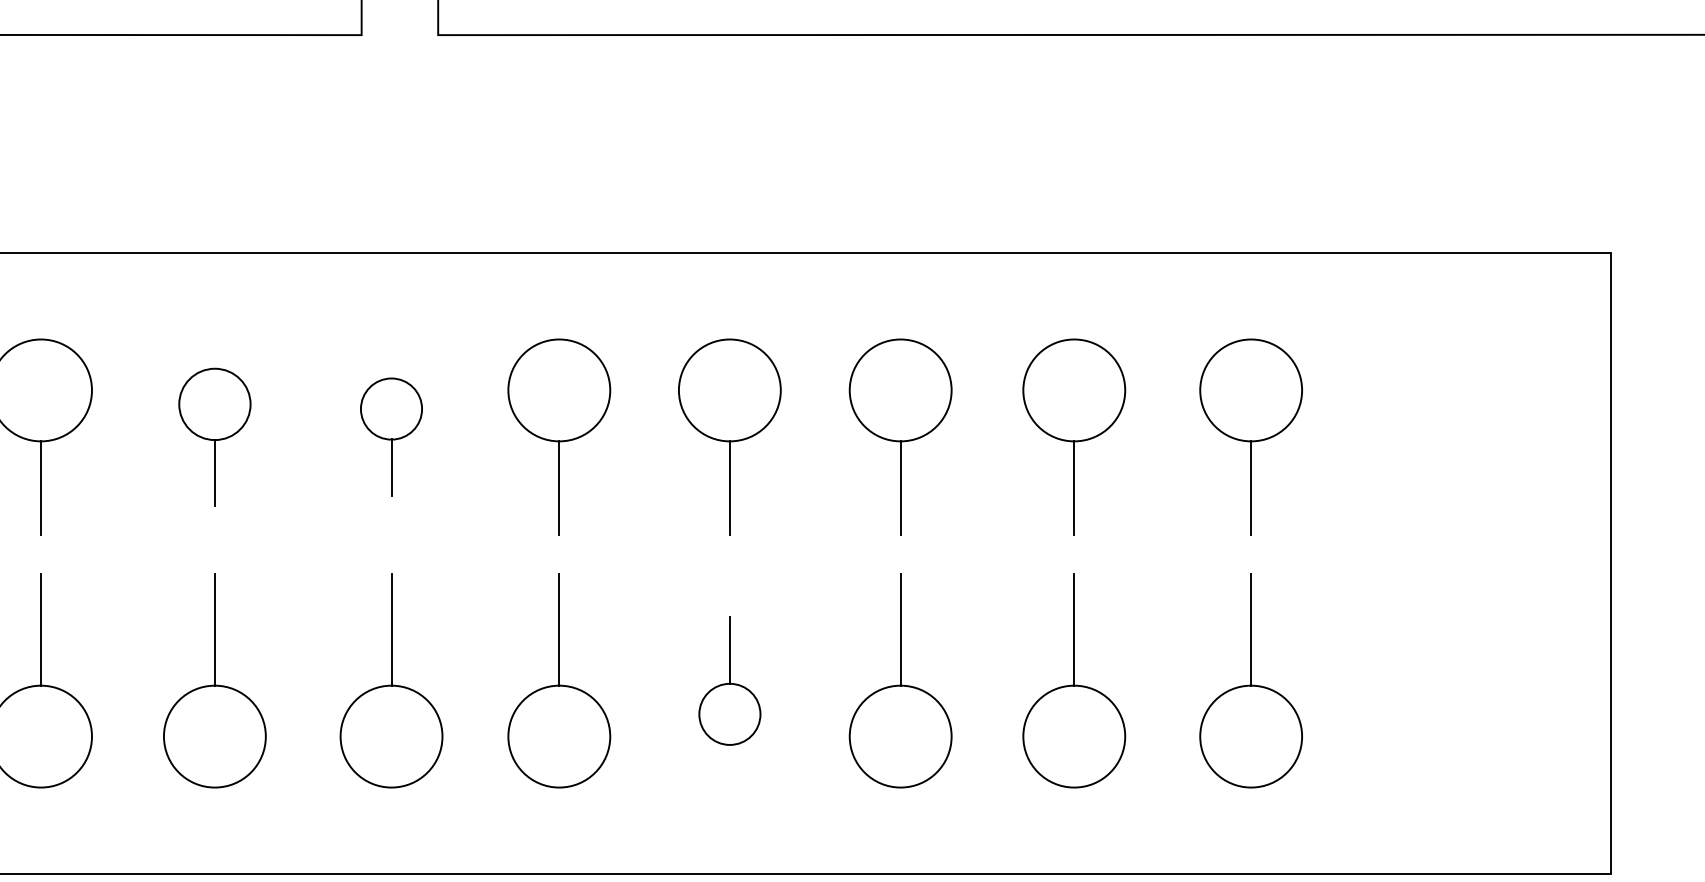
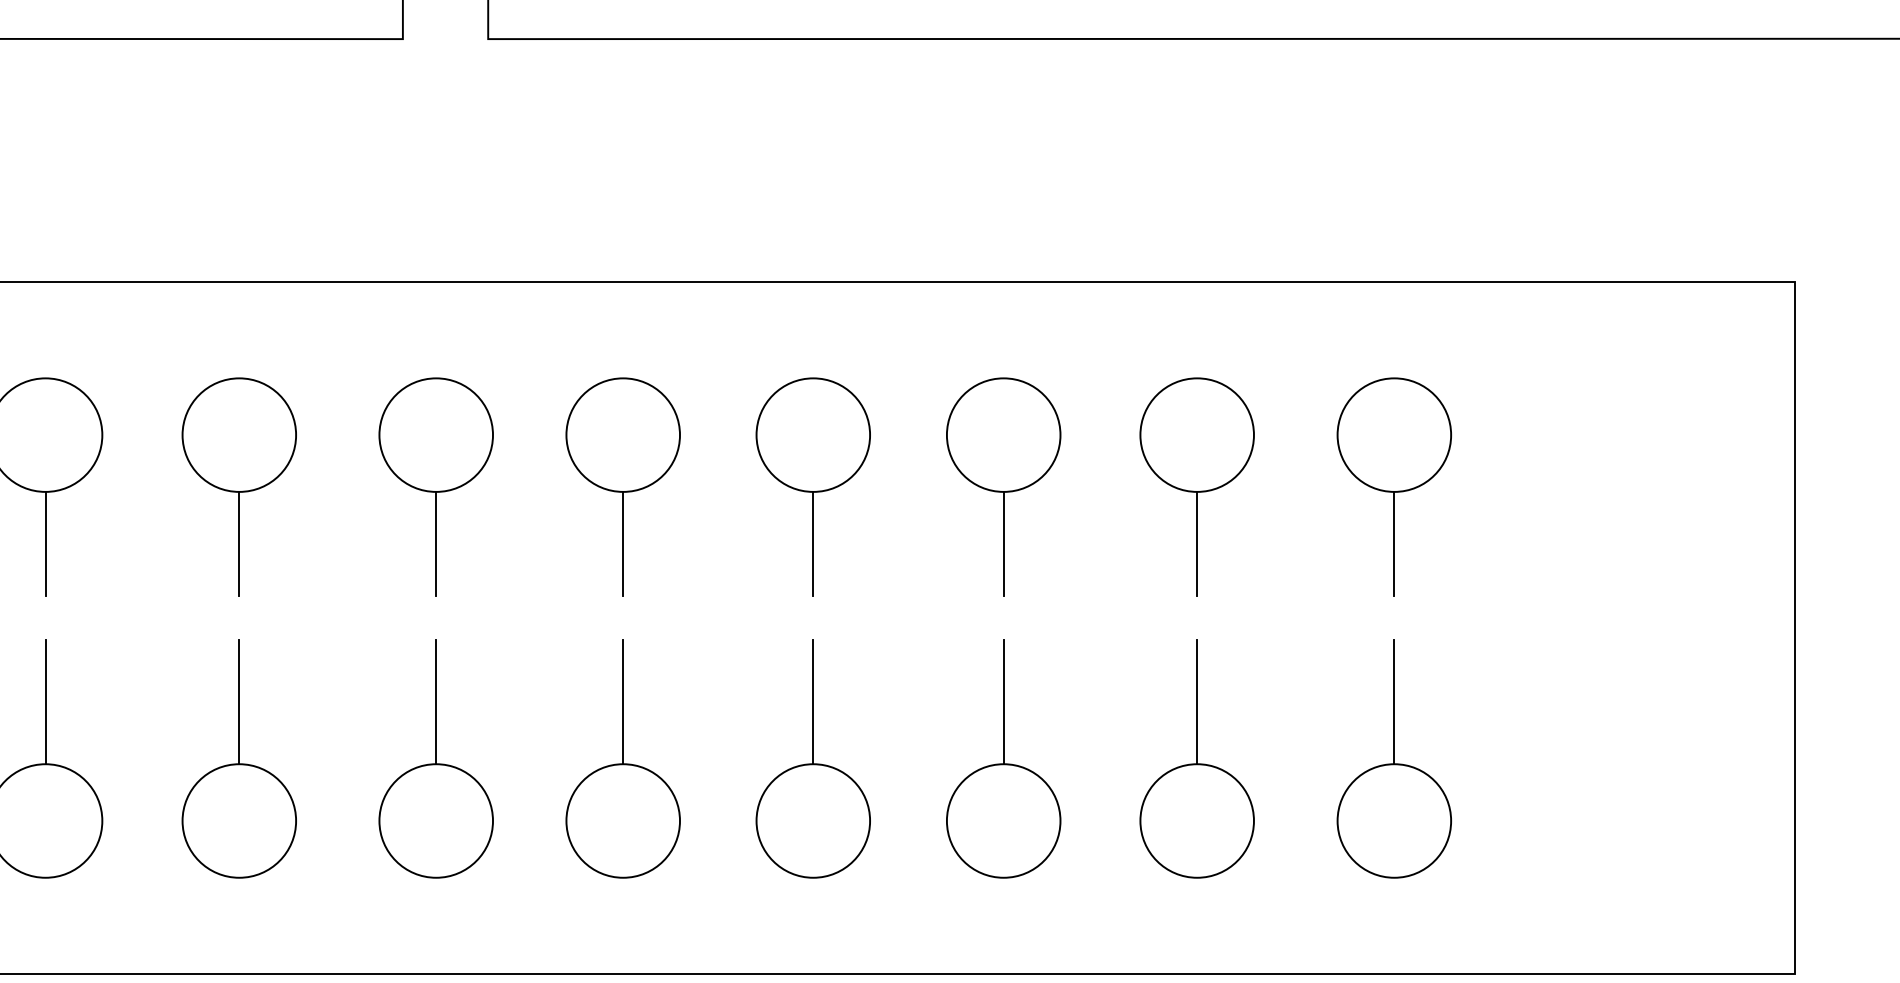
part: (214, 436) -> (238, 486), size x1.43
part: (391, 436) -> (436, 486), size x1.67
part: (729, 680) -> (812, 758), size x1.67

